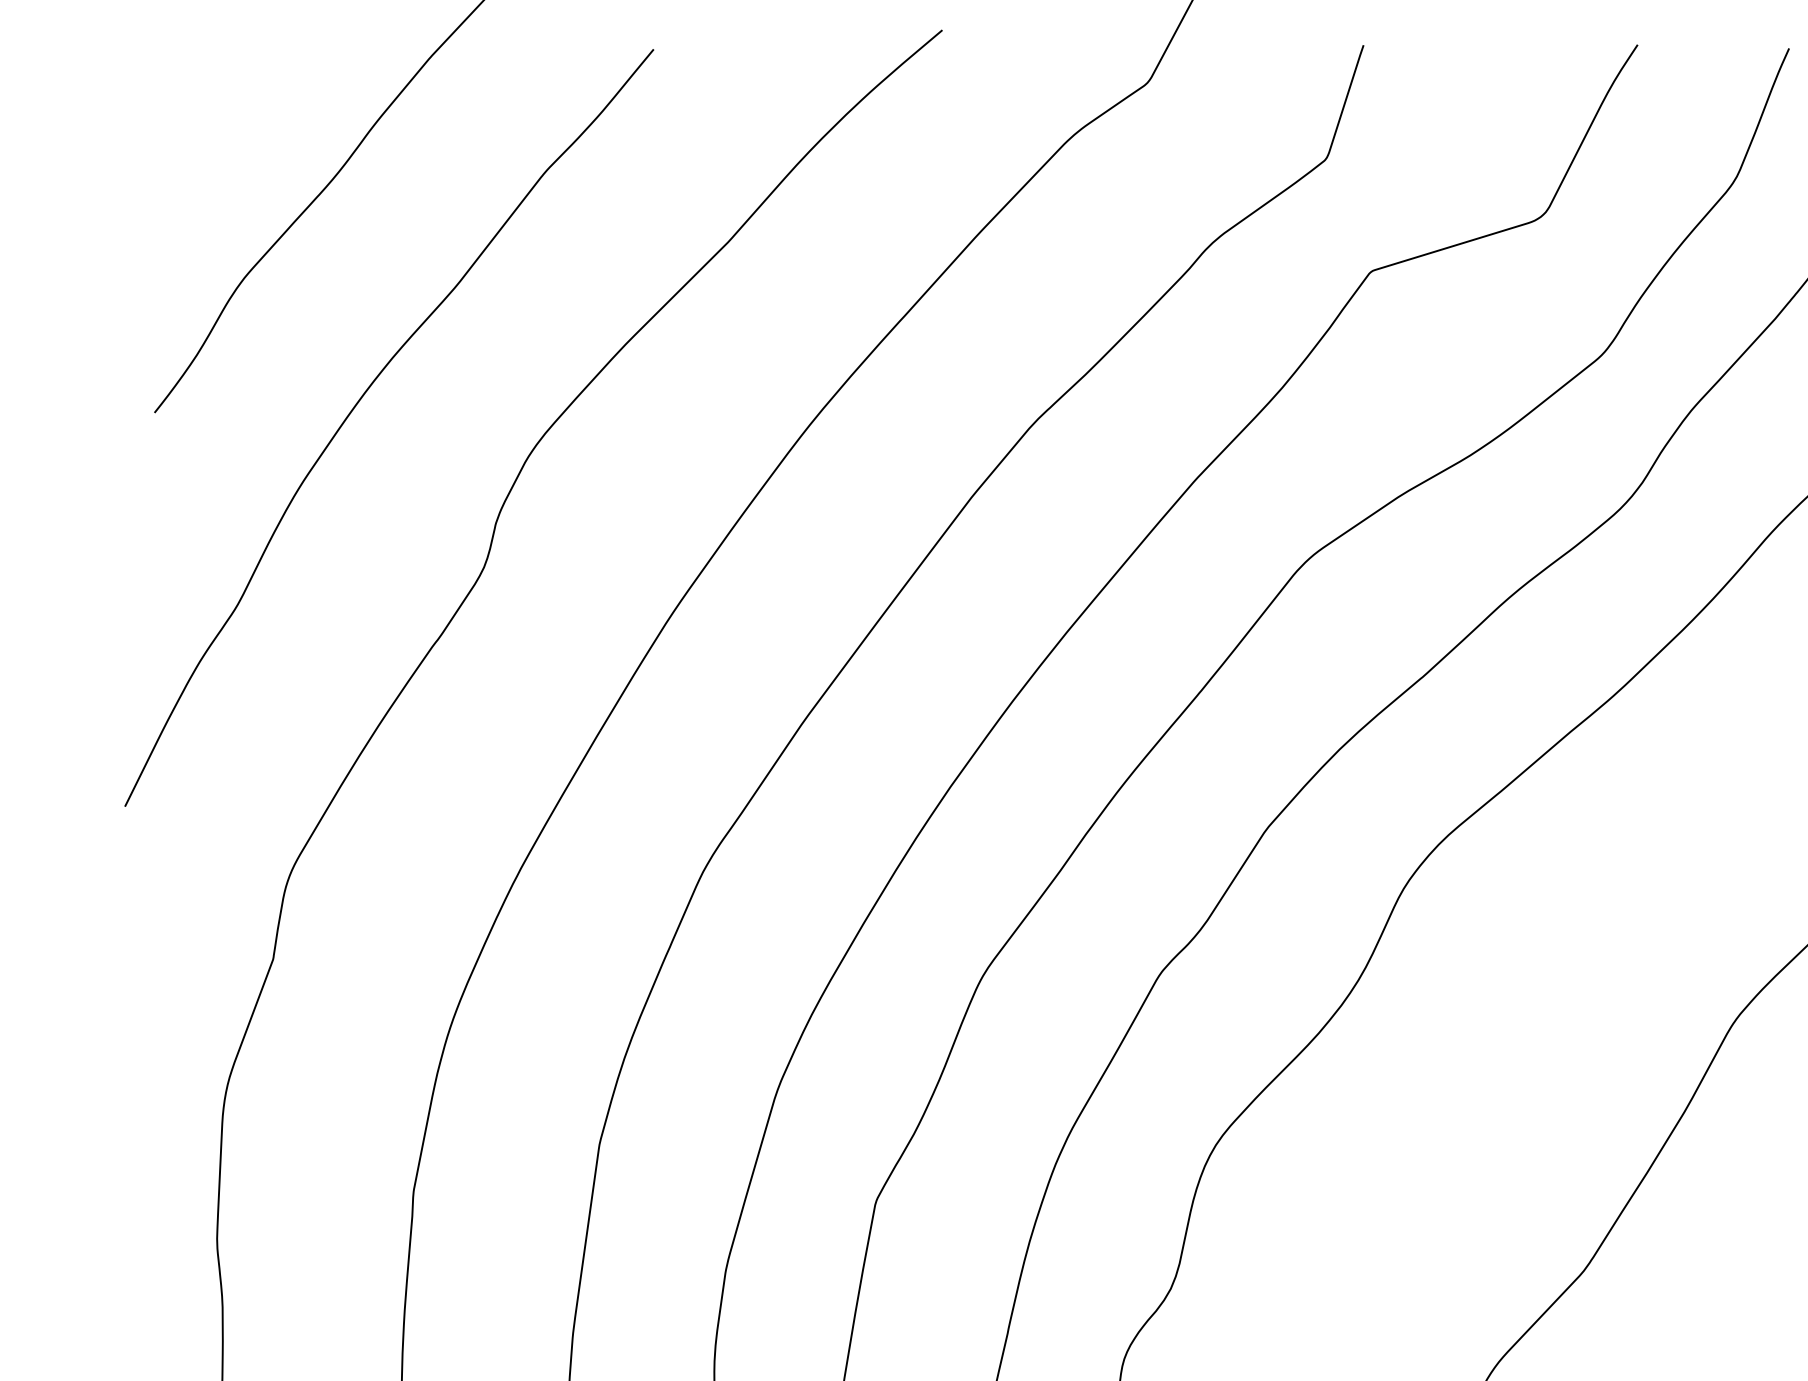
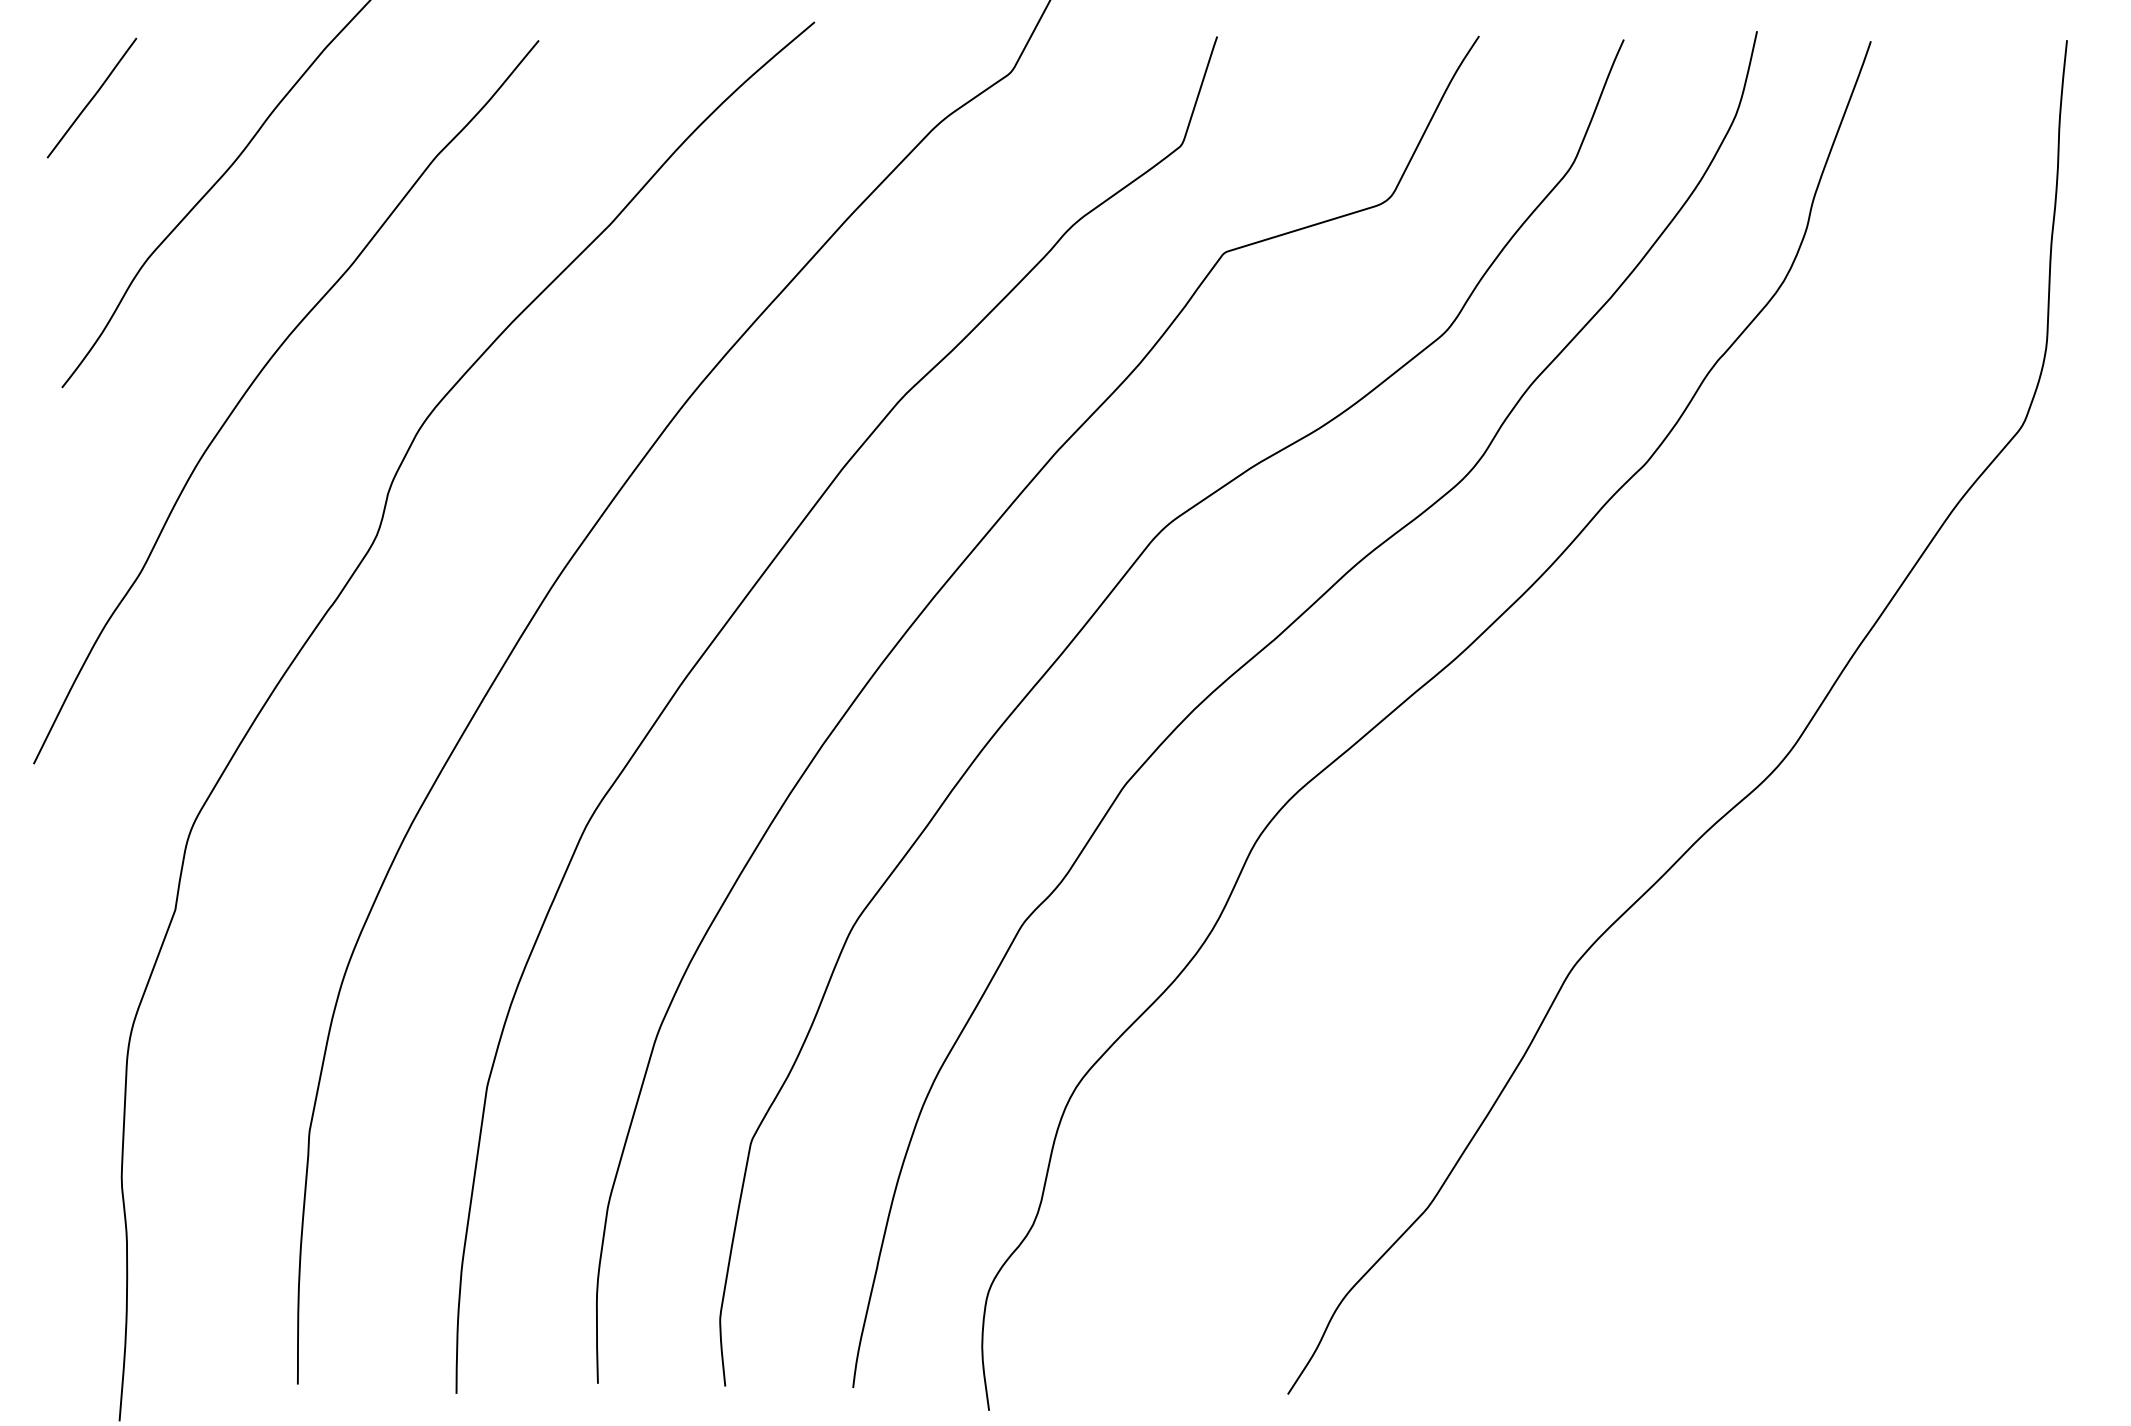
line: (186, 109) -> (92, 97), added

